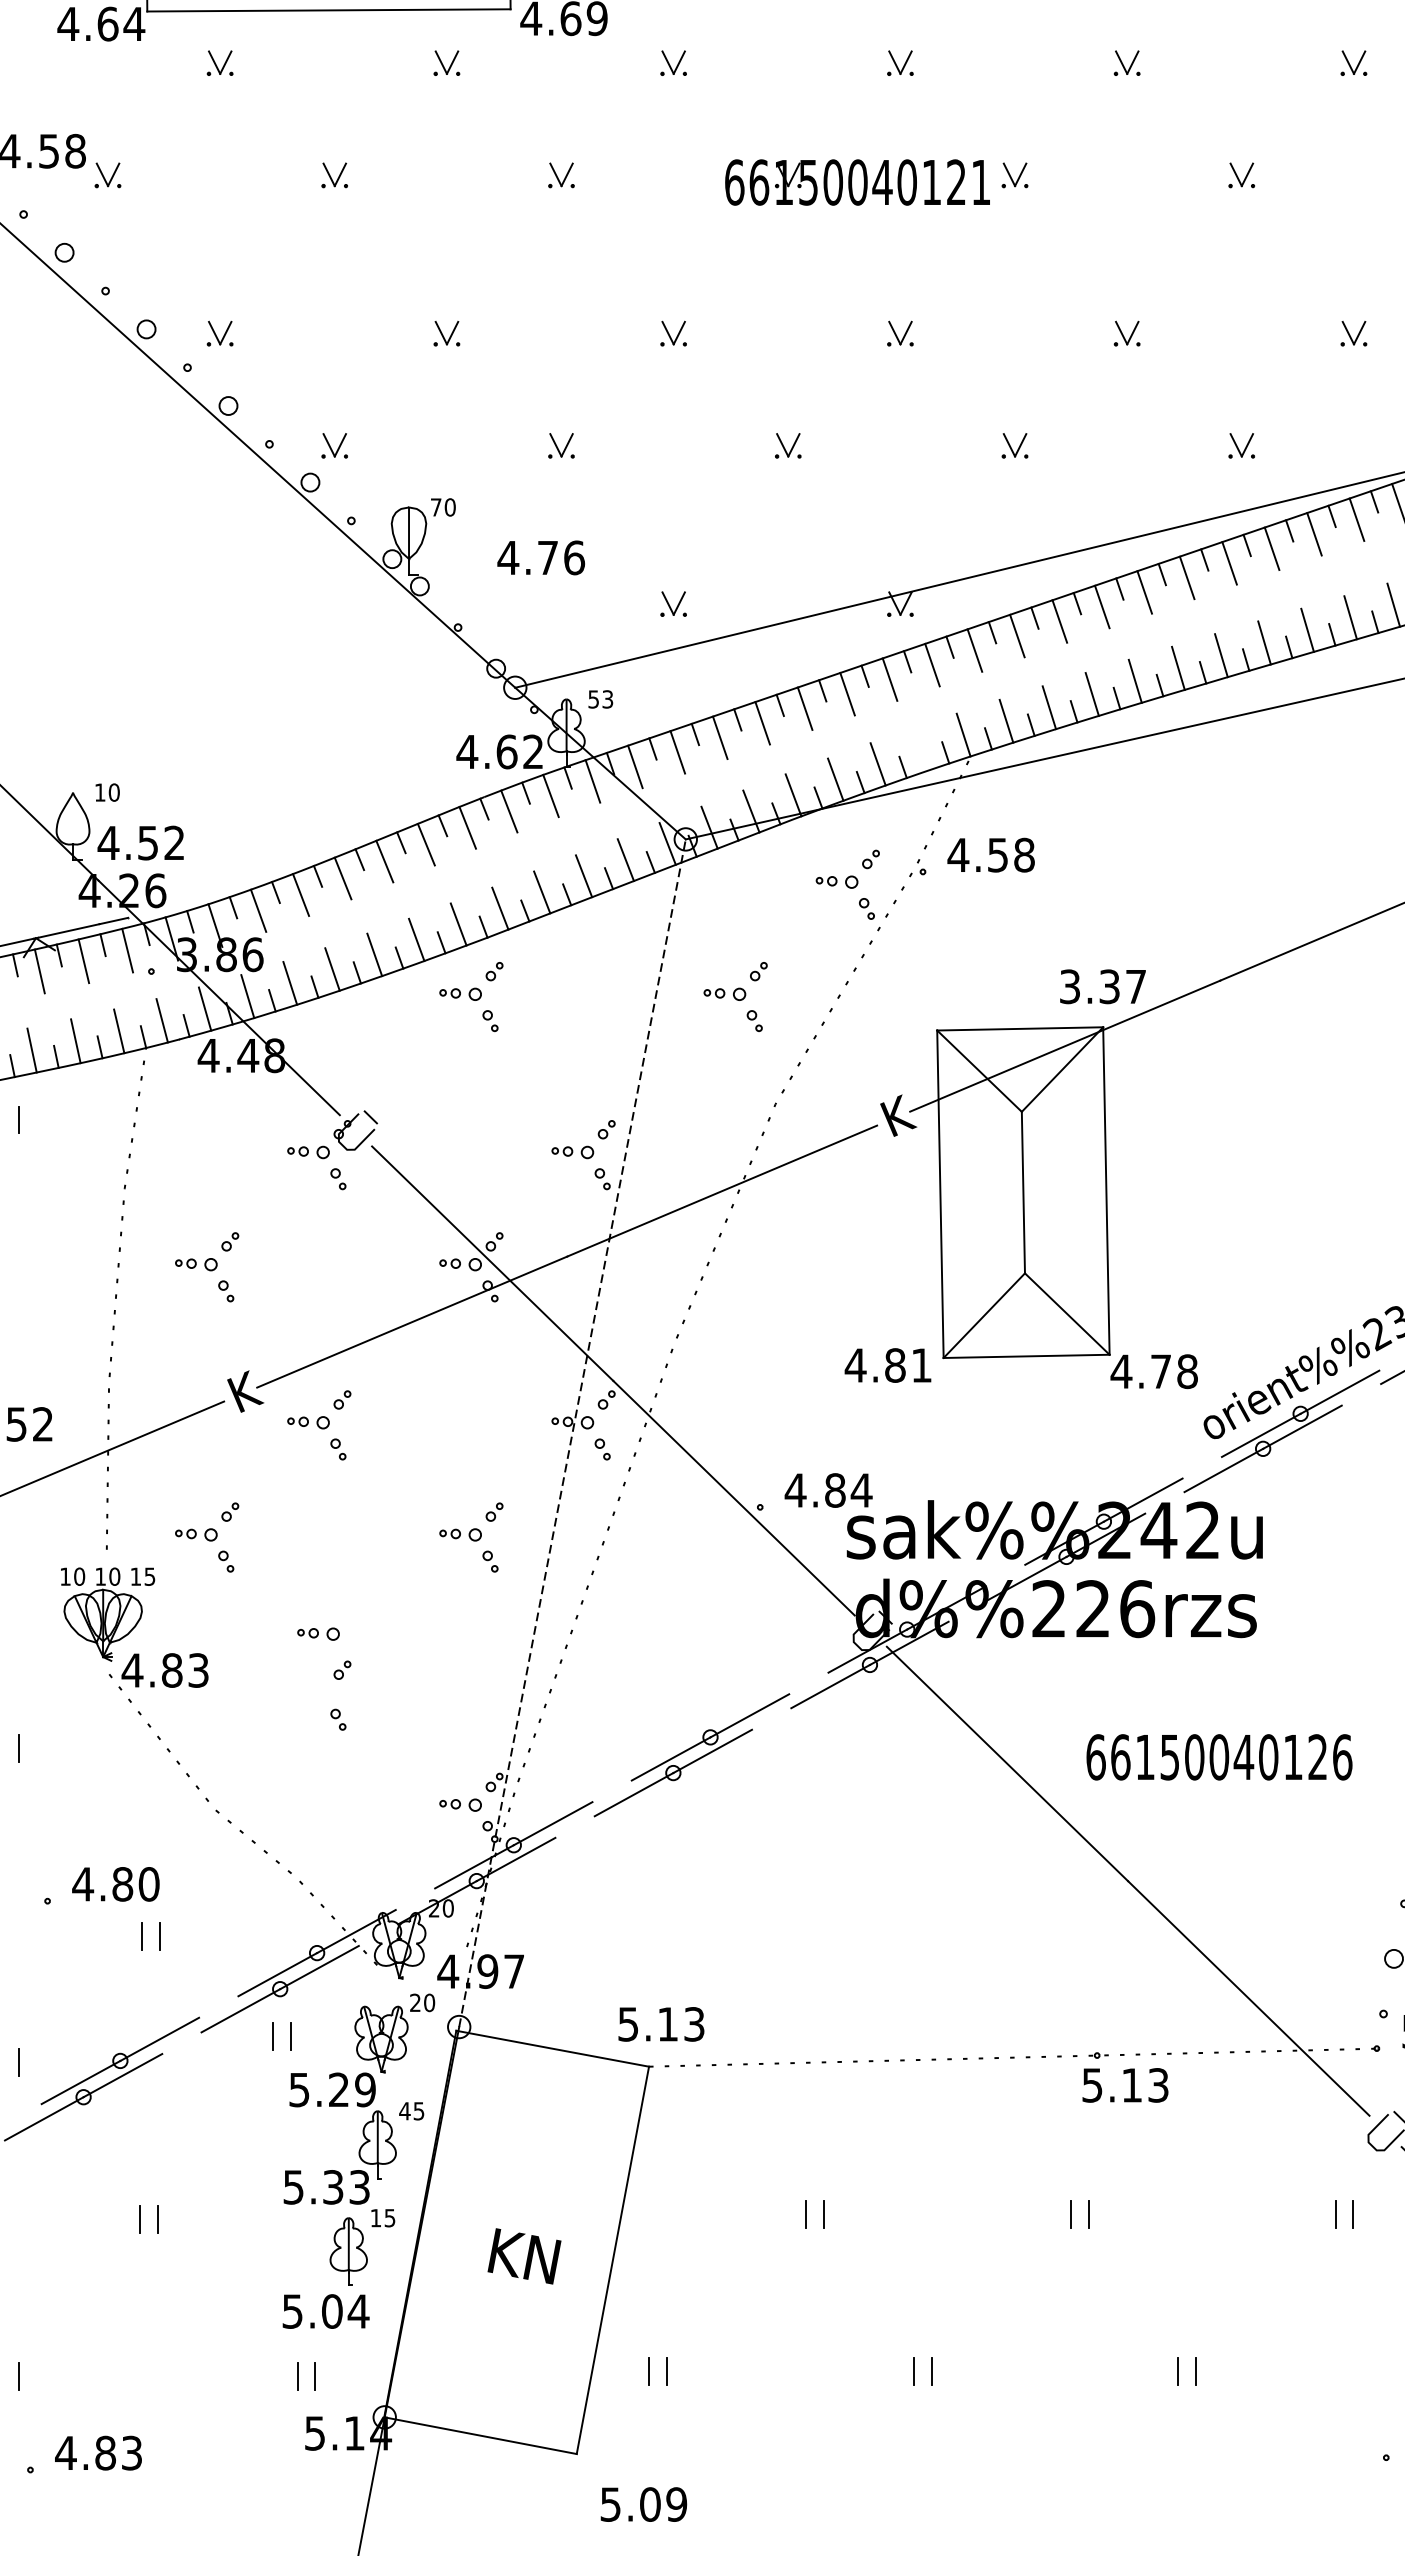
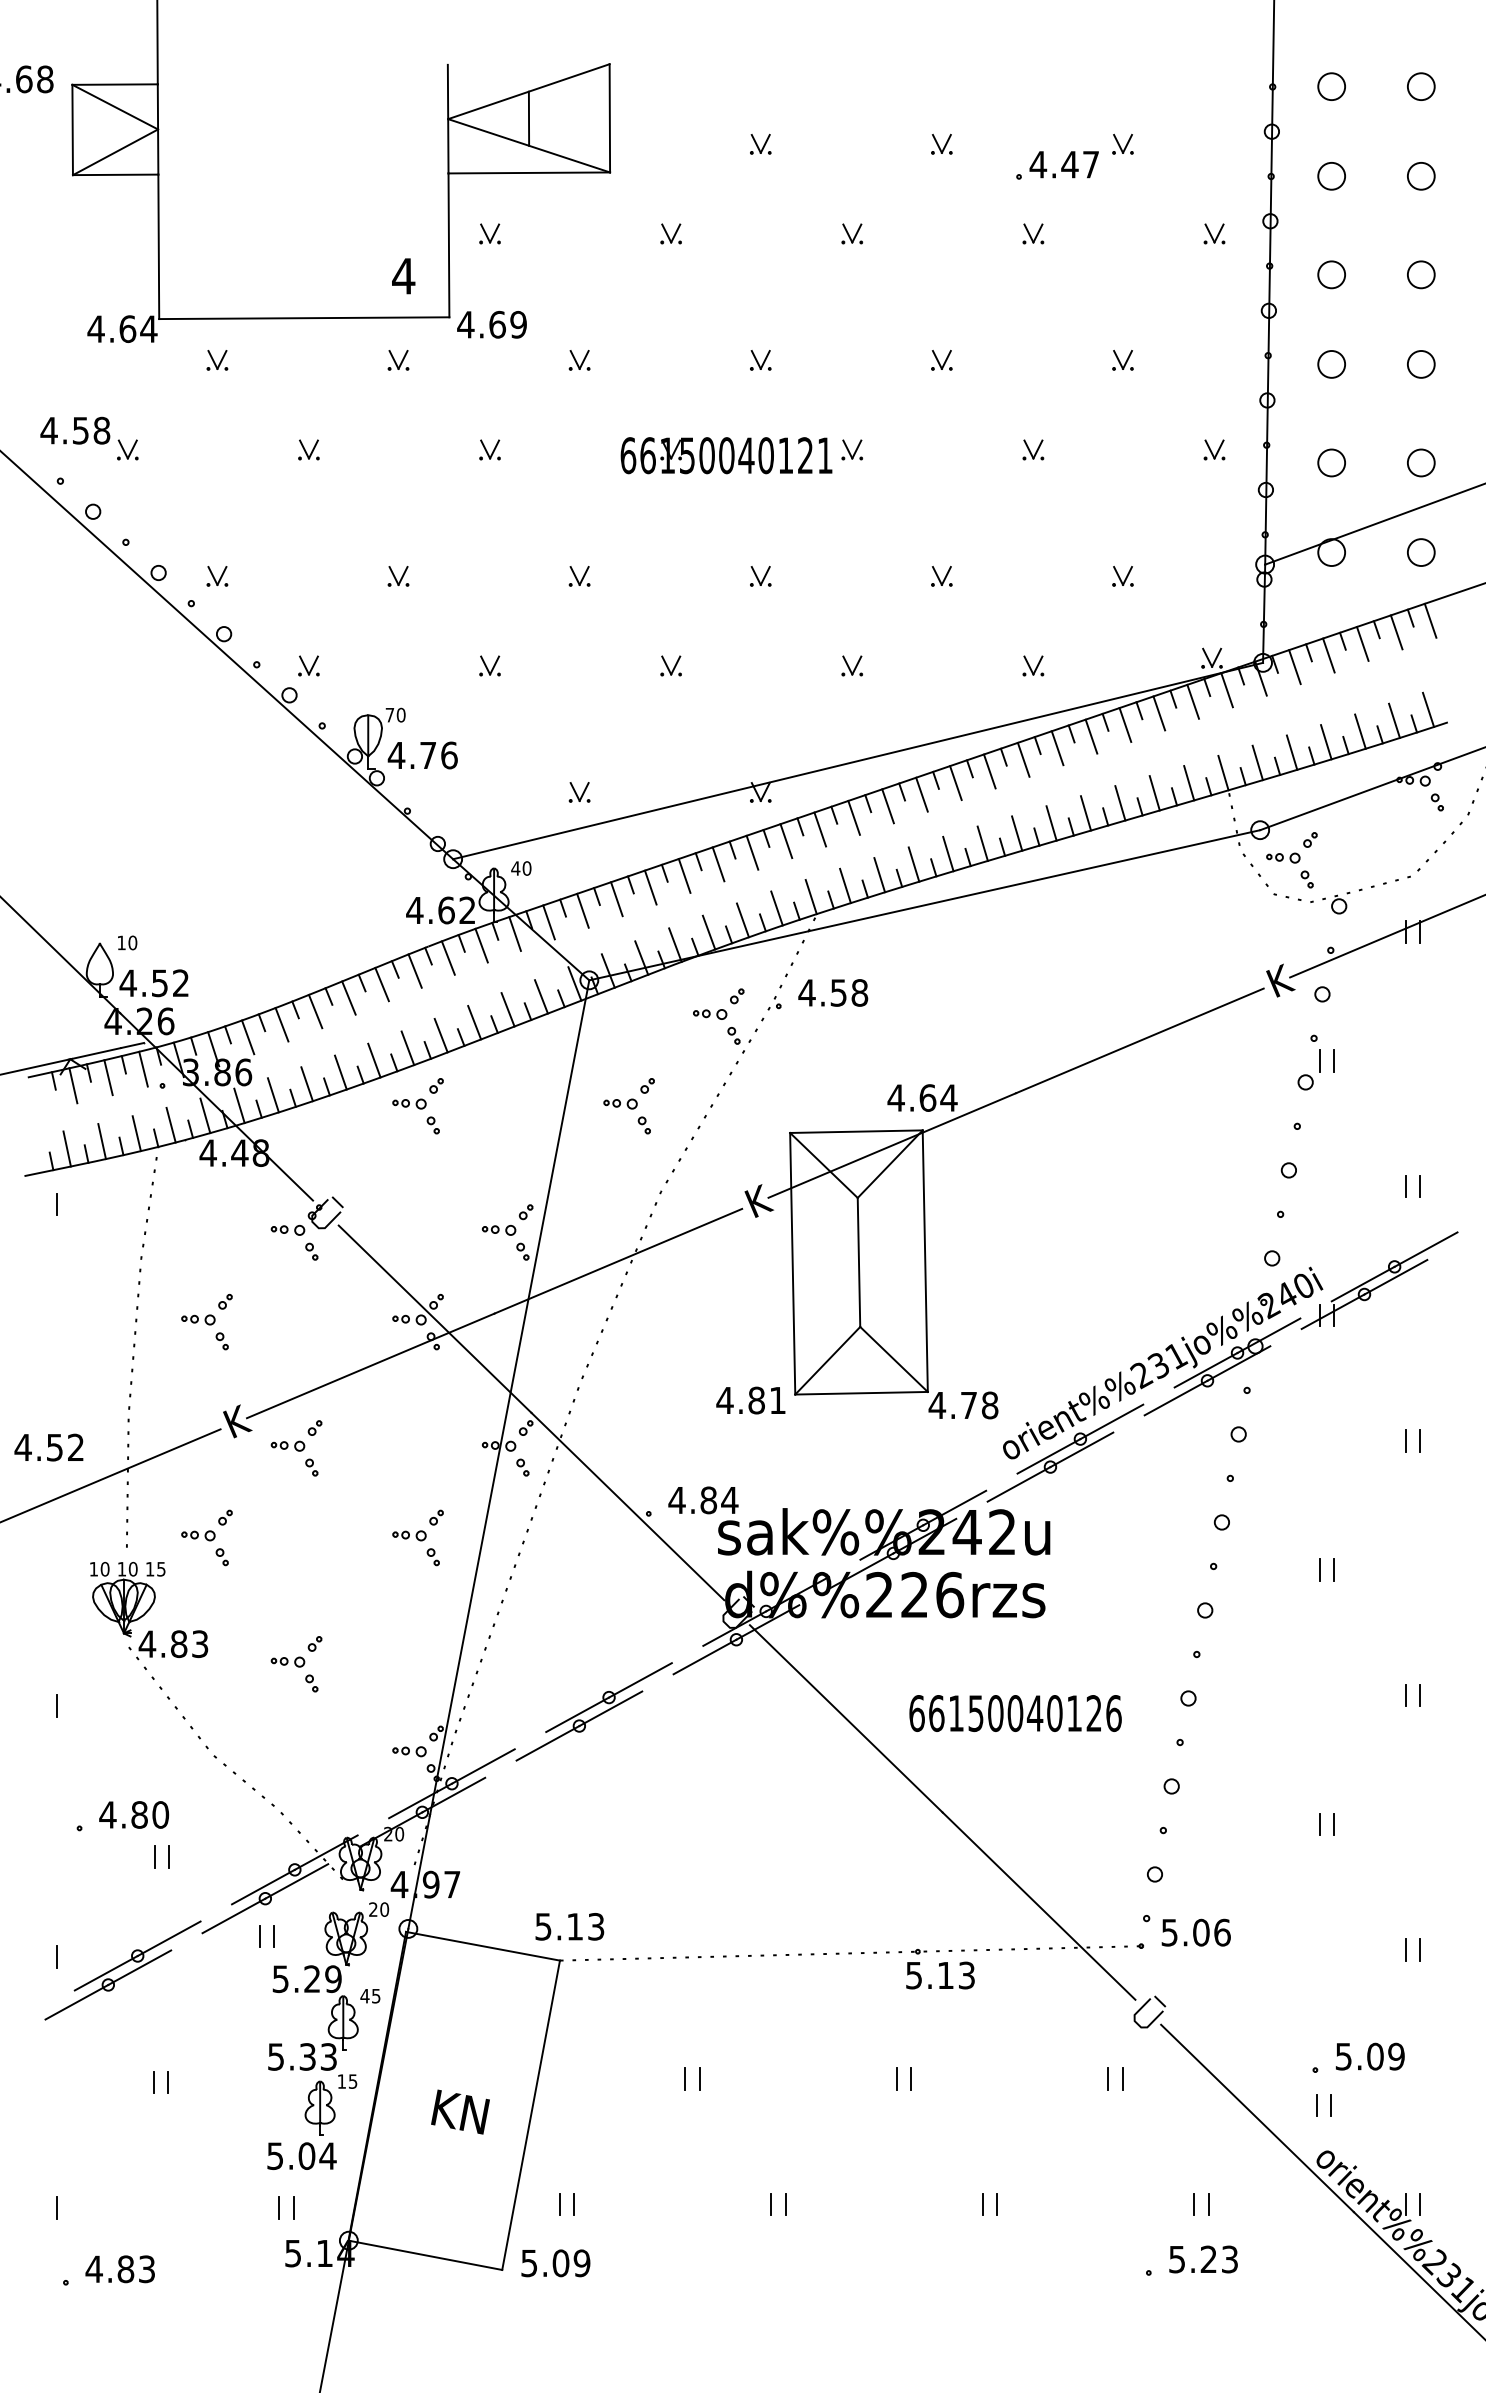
text: (540, 557) -> (422, 755), moved
text: (600, 699) -> (521, 868), 53 -> 40
line: (920, 749) -> (776, 908), added
text: (1102, 986) -> (922, 1097), 3.37 -> 4.64
line: (572, 1433) -> (498, 1454), dashed -> solid
part: (317, 1633) -> (287, 1661), moved
text: (643, 2504) -> (555, 2263), moved

